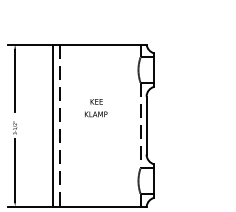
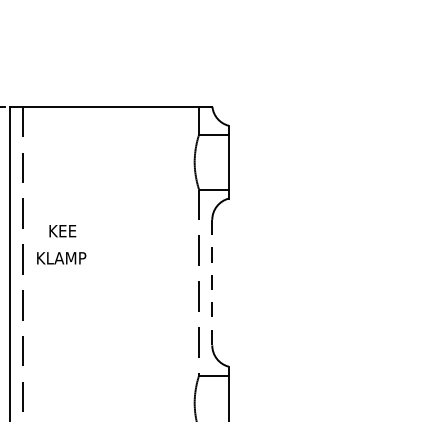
text: (96, 108) -> (62, 245), moved
line: (146, 125) -> (212, 282), solid -> dashed

